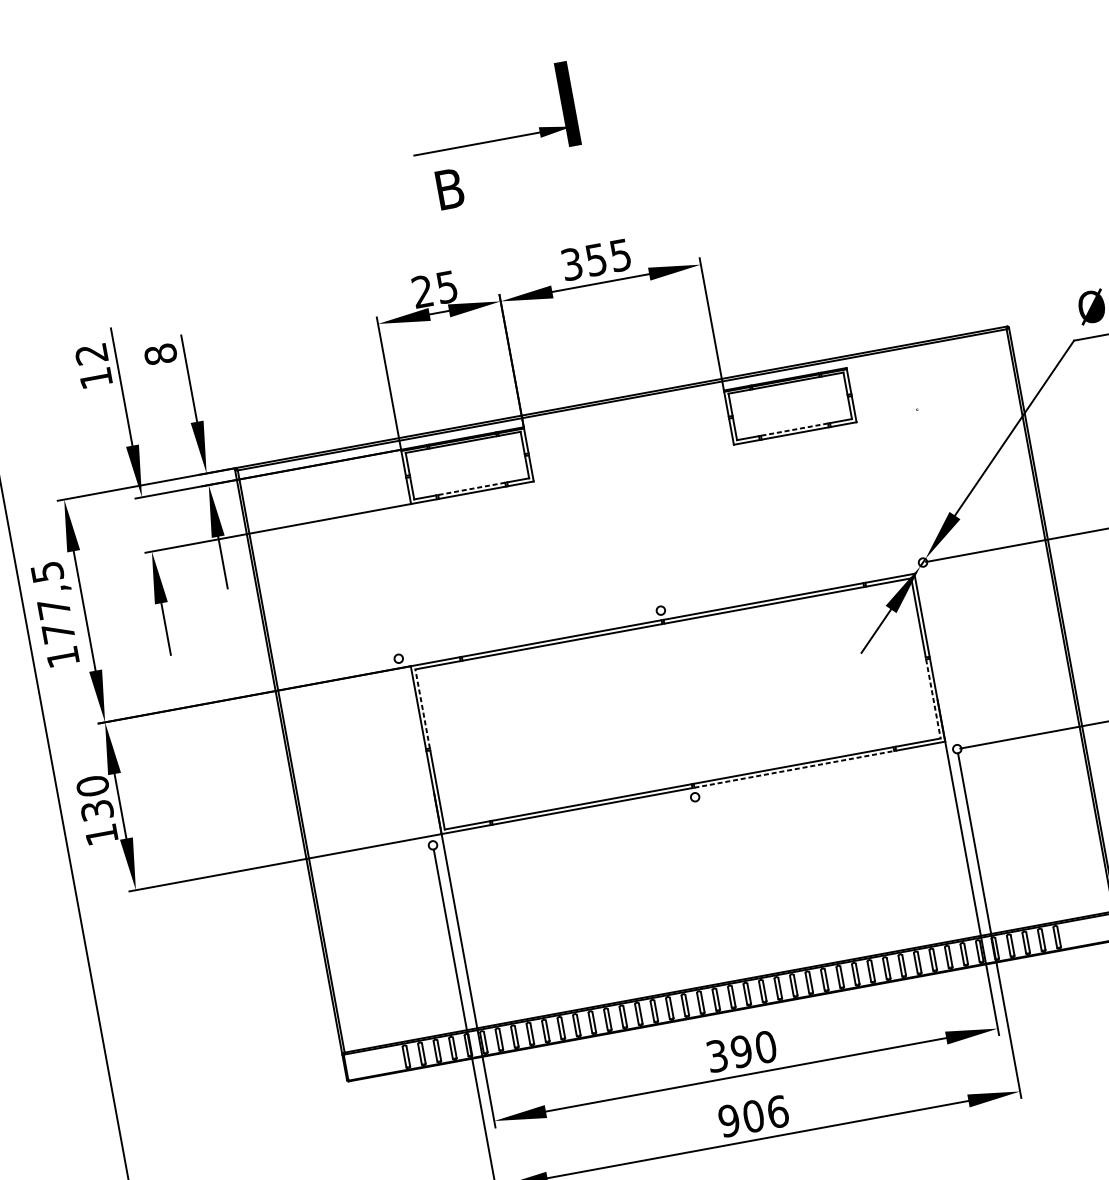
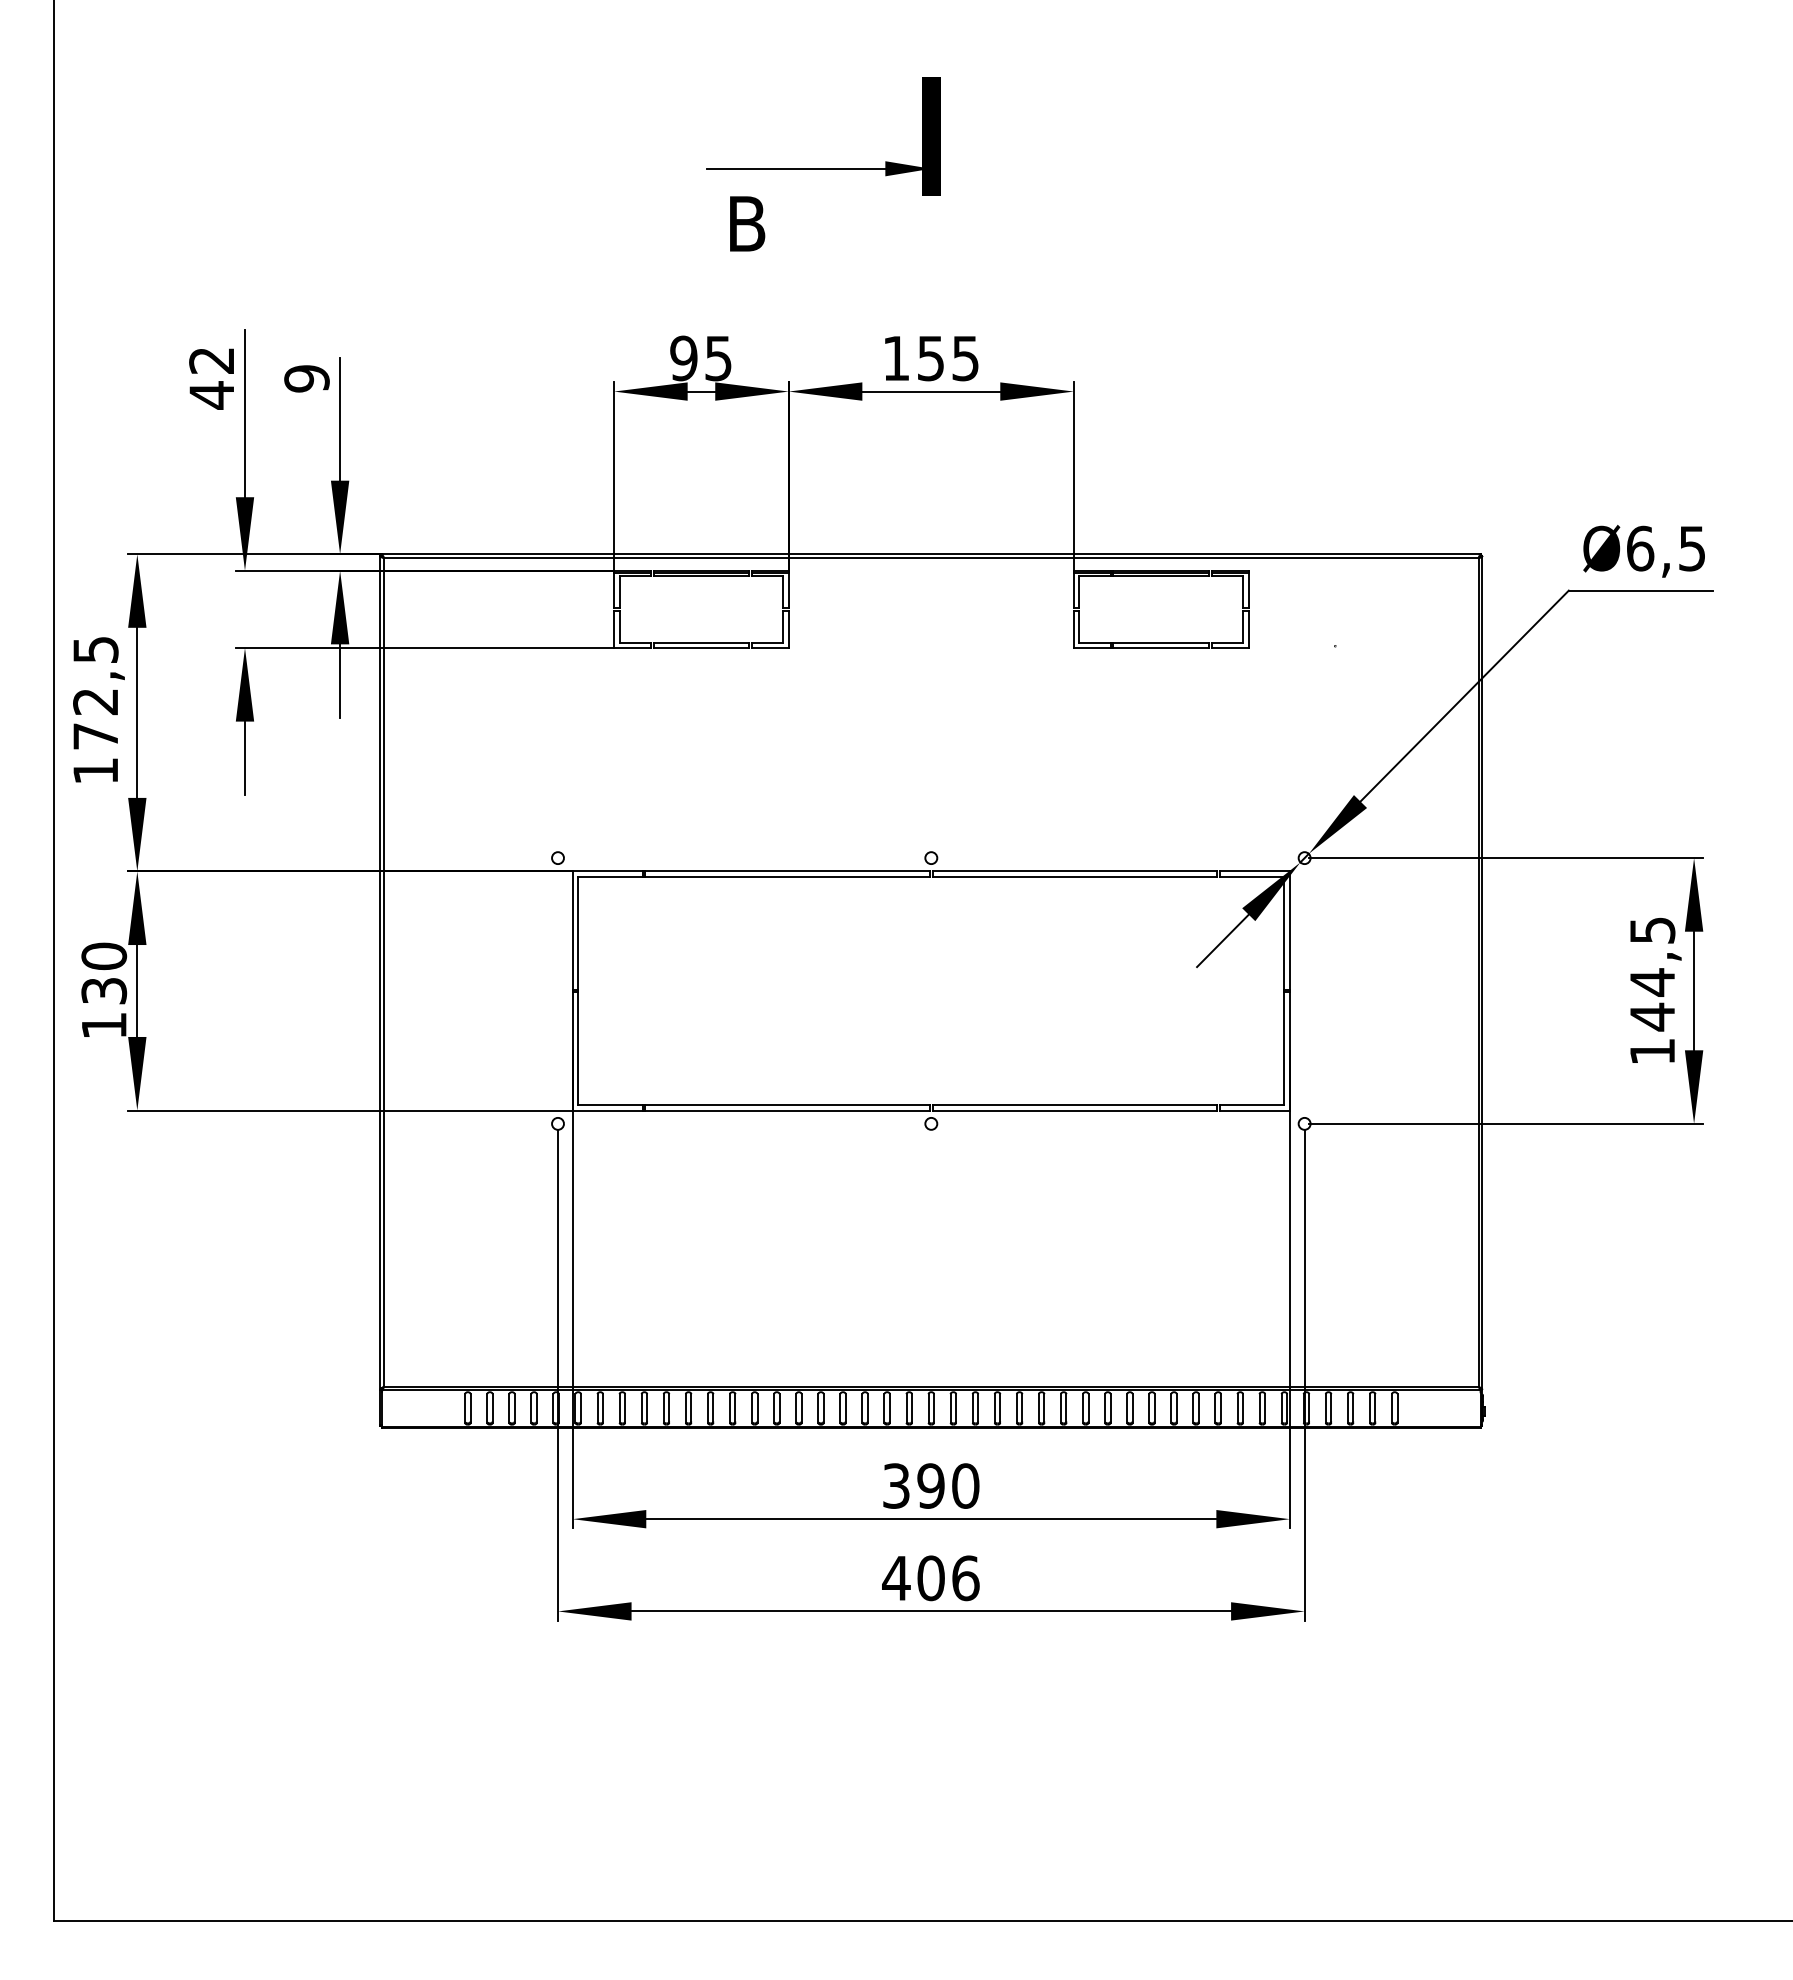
text: (572, 264) -> (896, 358), 355 -> 155
text: (422, 291) -> (683, 358), 25 -> 95
text: (160, 354) -> (306, 378), 8 -> 9
text: (95, 378) -> (211, 395), 12 -> 42
line: (794, 429) -> (1161, 642), dashed -> solid
line: (471, 488) -> (701, 642), dashed -> solid
text: (53, 609) -> (95, 702), 177,5 -> 172,5
line: (933, 699) -> (1284, 1049), dashed -> solid
line: (422, 708) -> (578, 932), dashed -> solid
line: (794, 769) -> (1075, 1110), dashed -> solid
text: (729, 1120) -> (896, 1578), 906 -> 406

